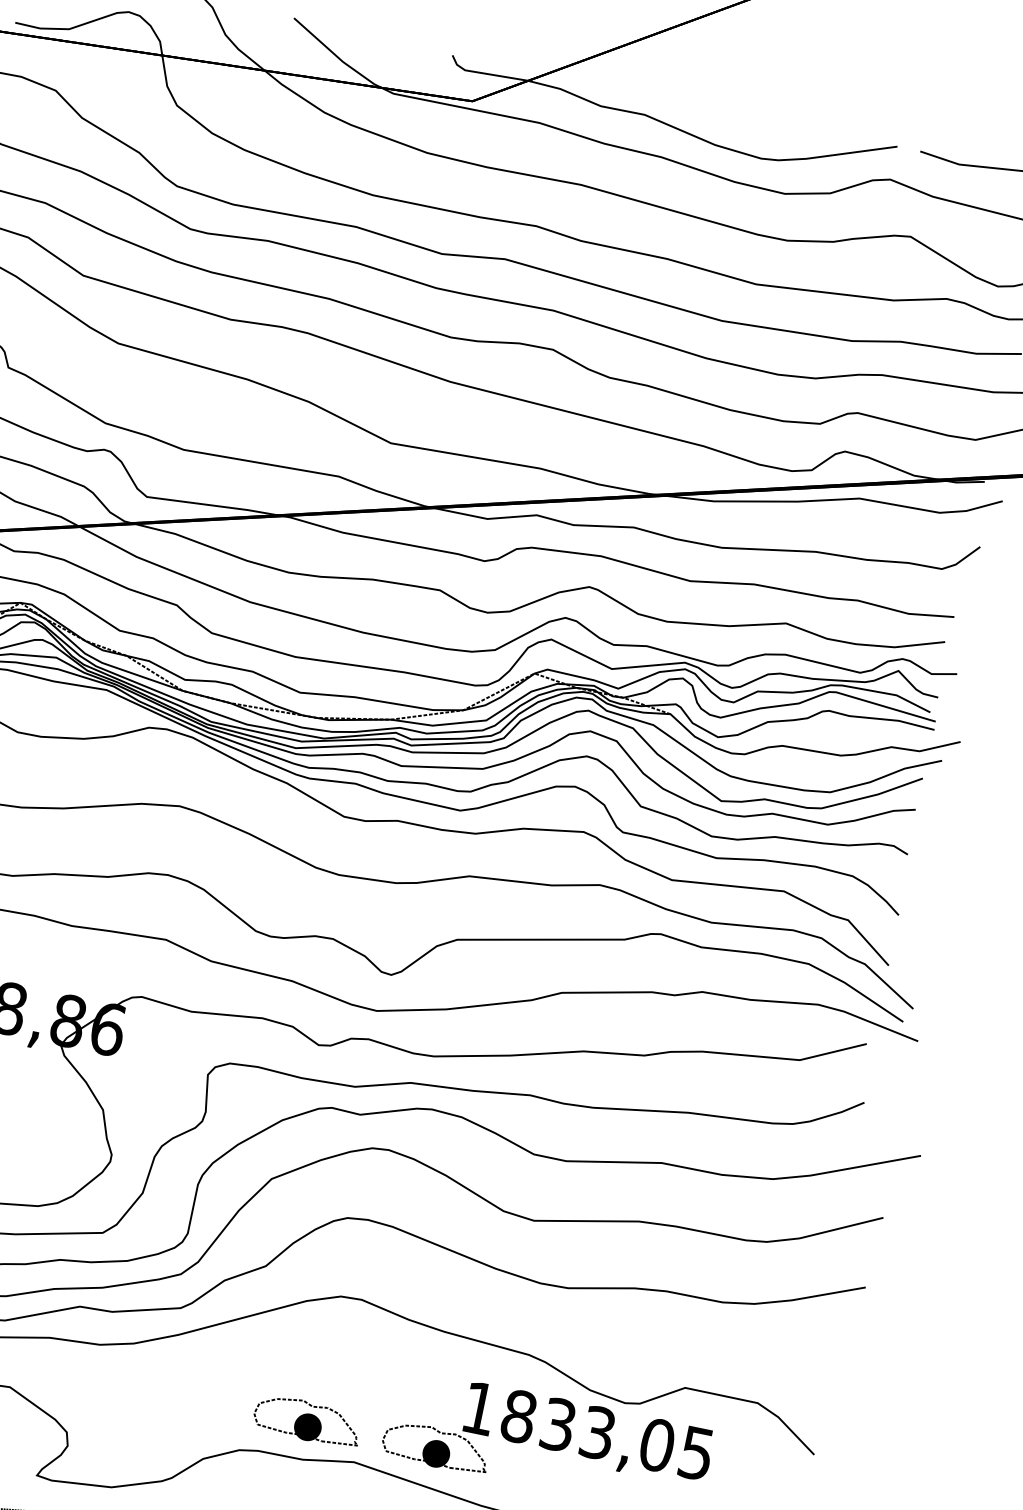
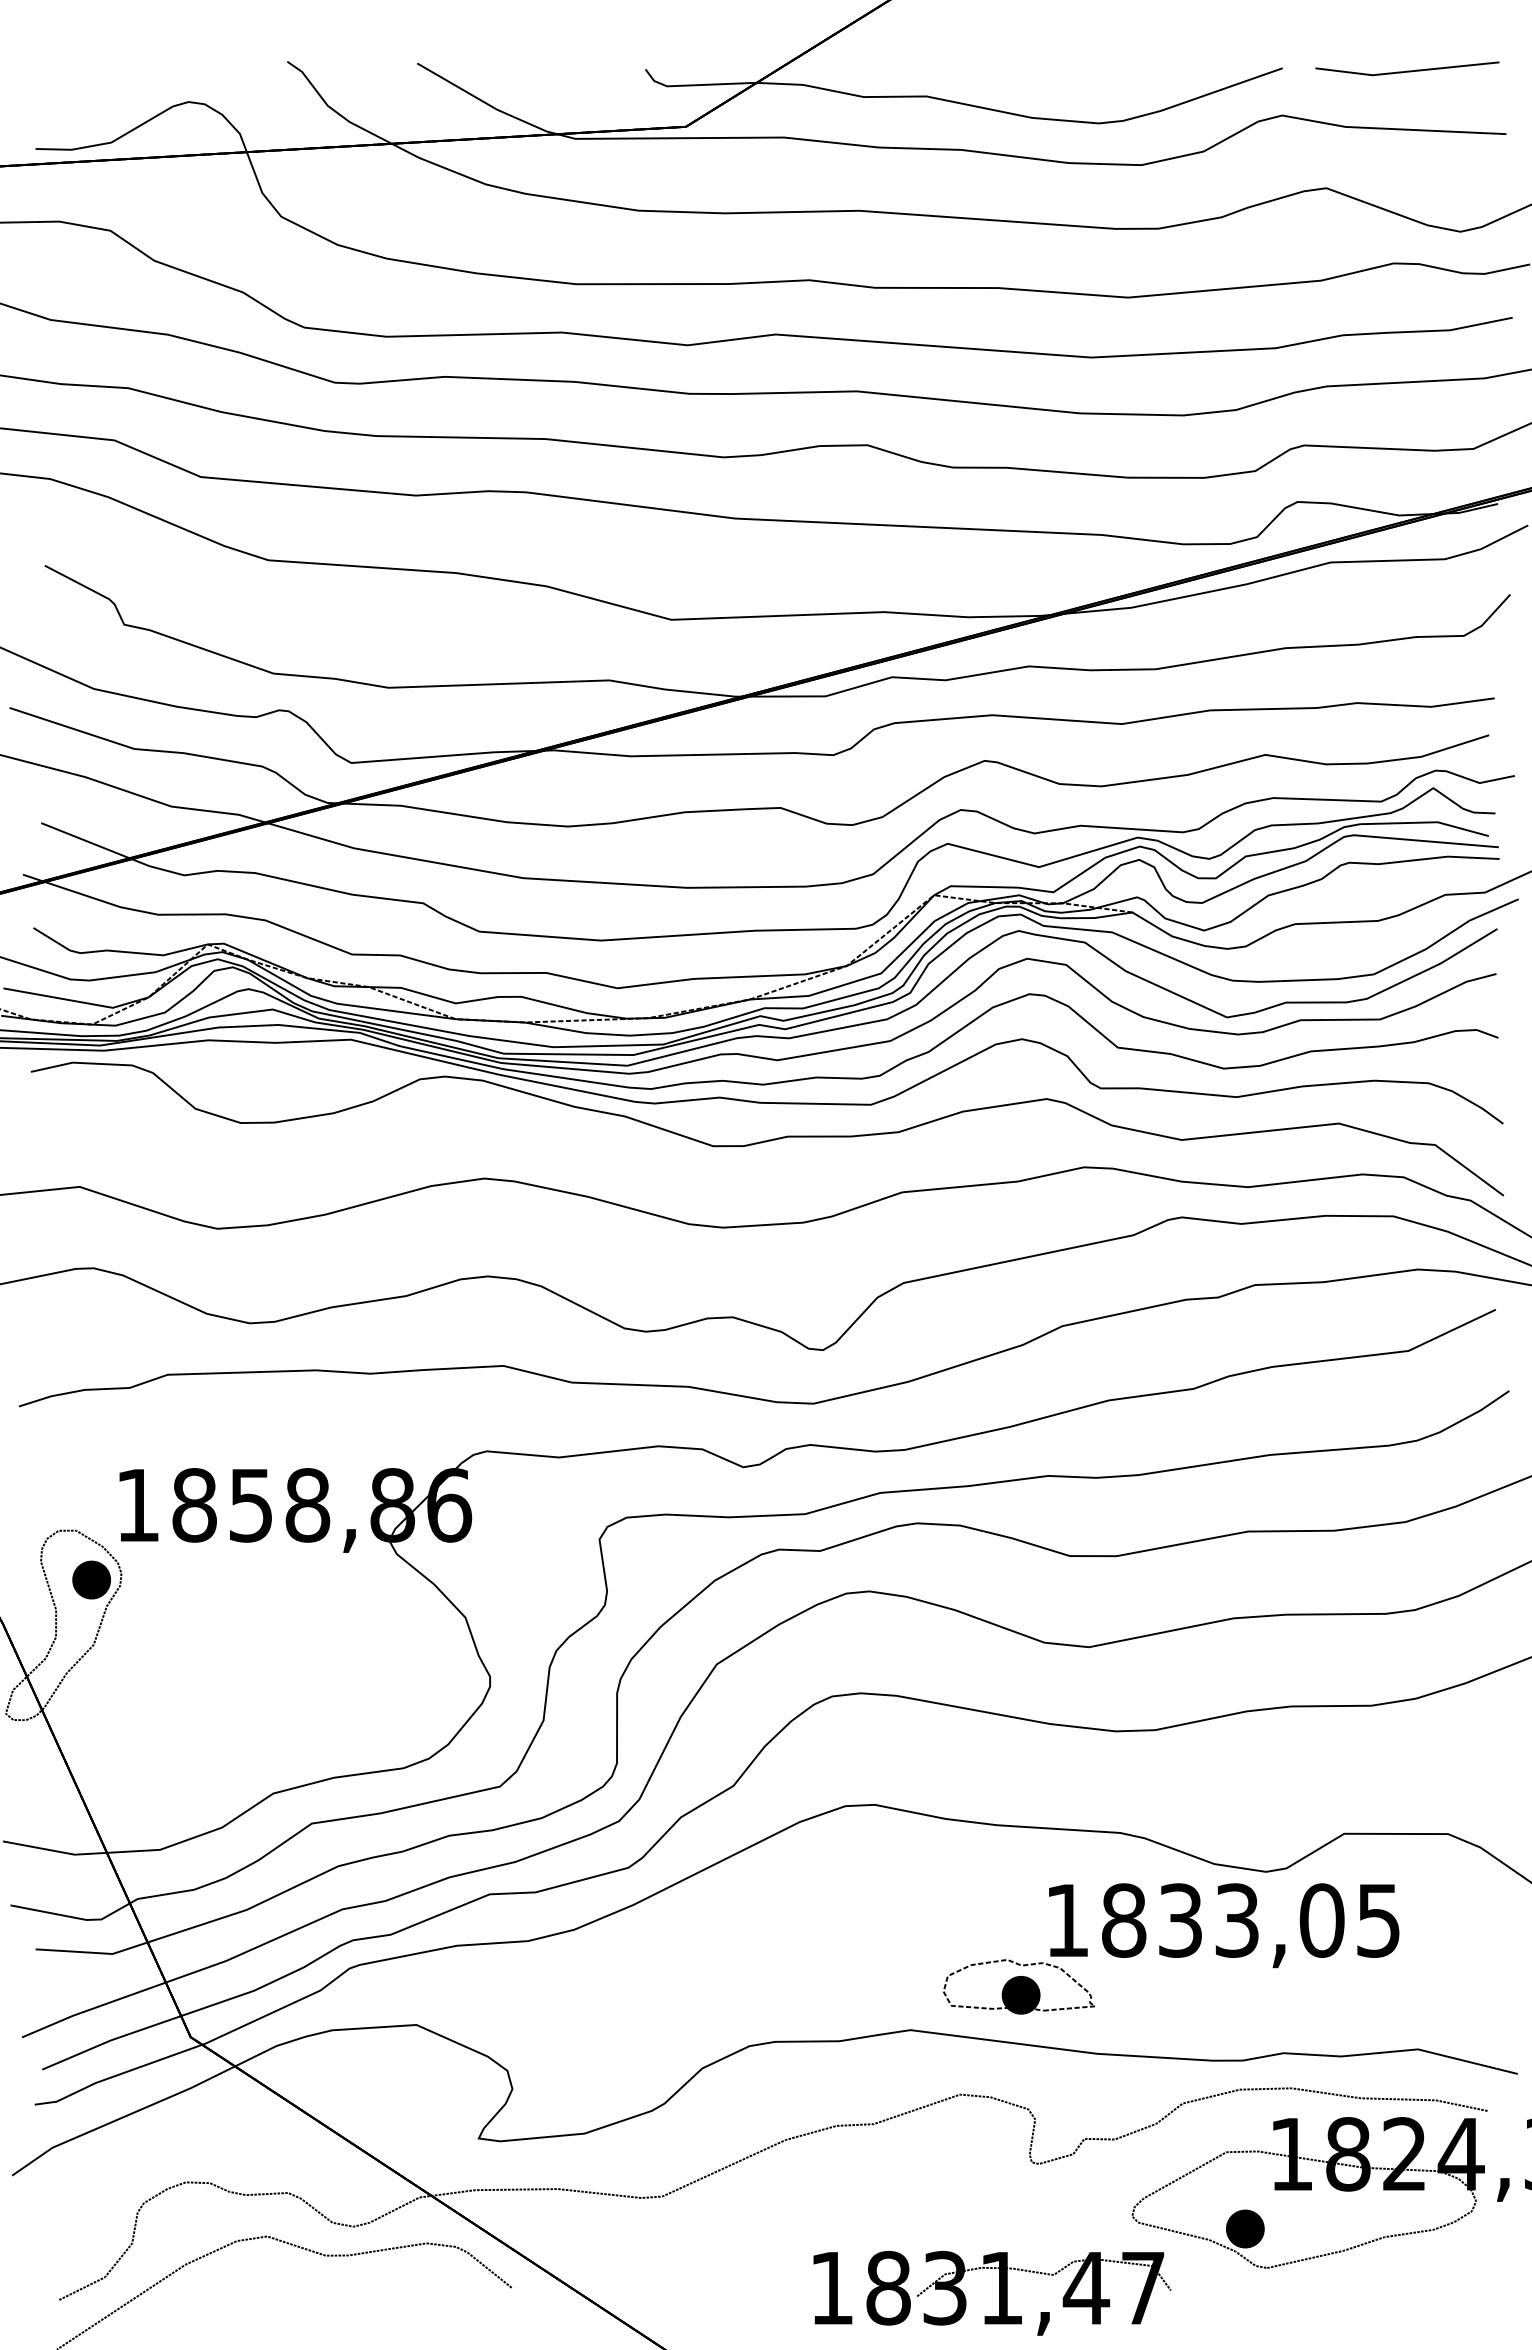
part: (307, 1420) -> (834, 1986), removed

